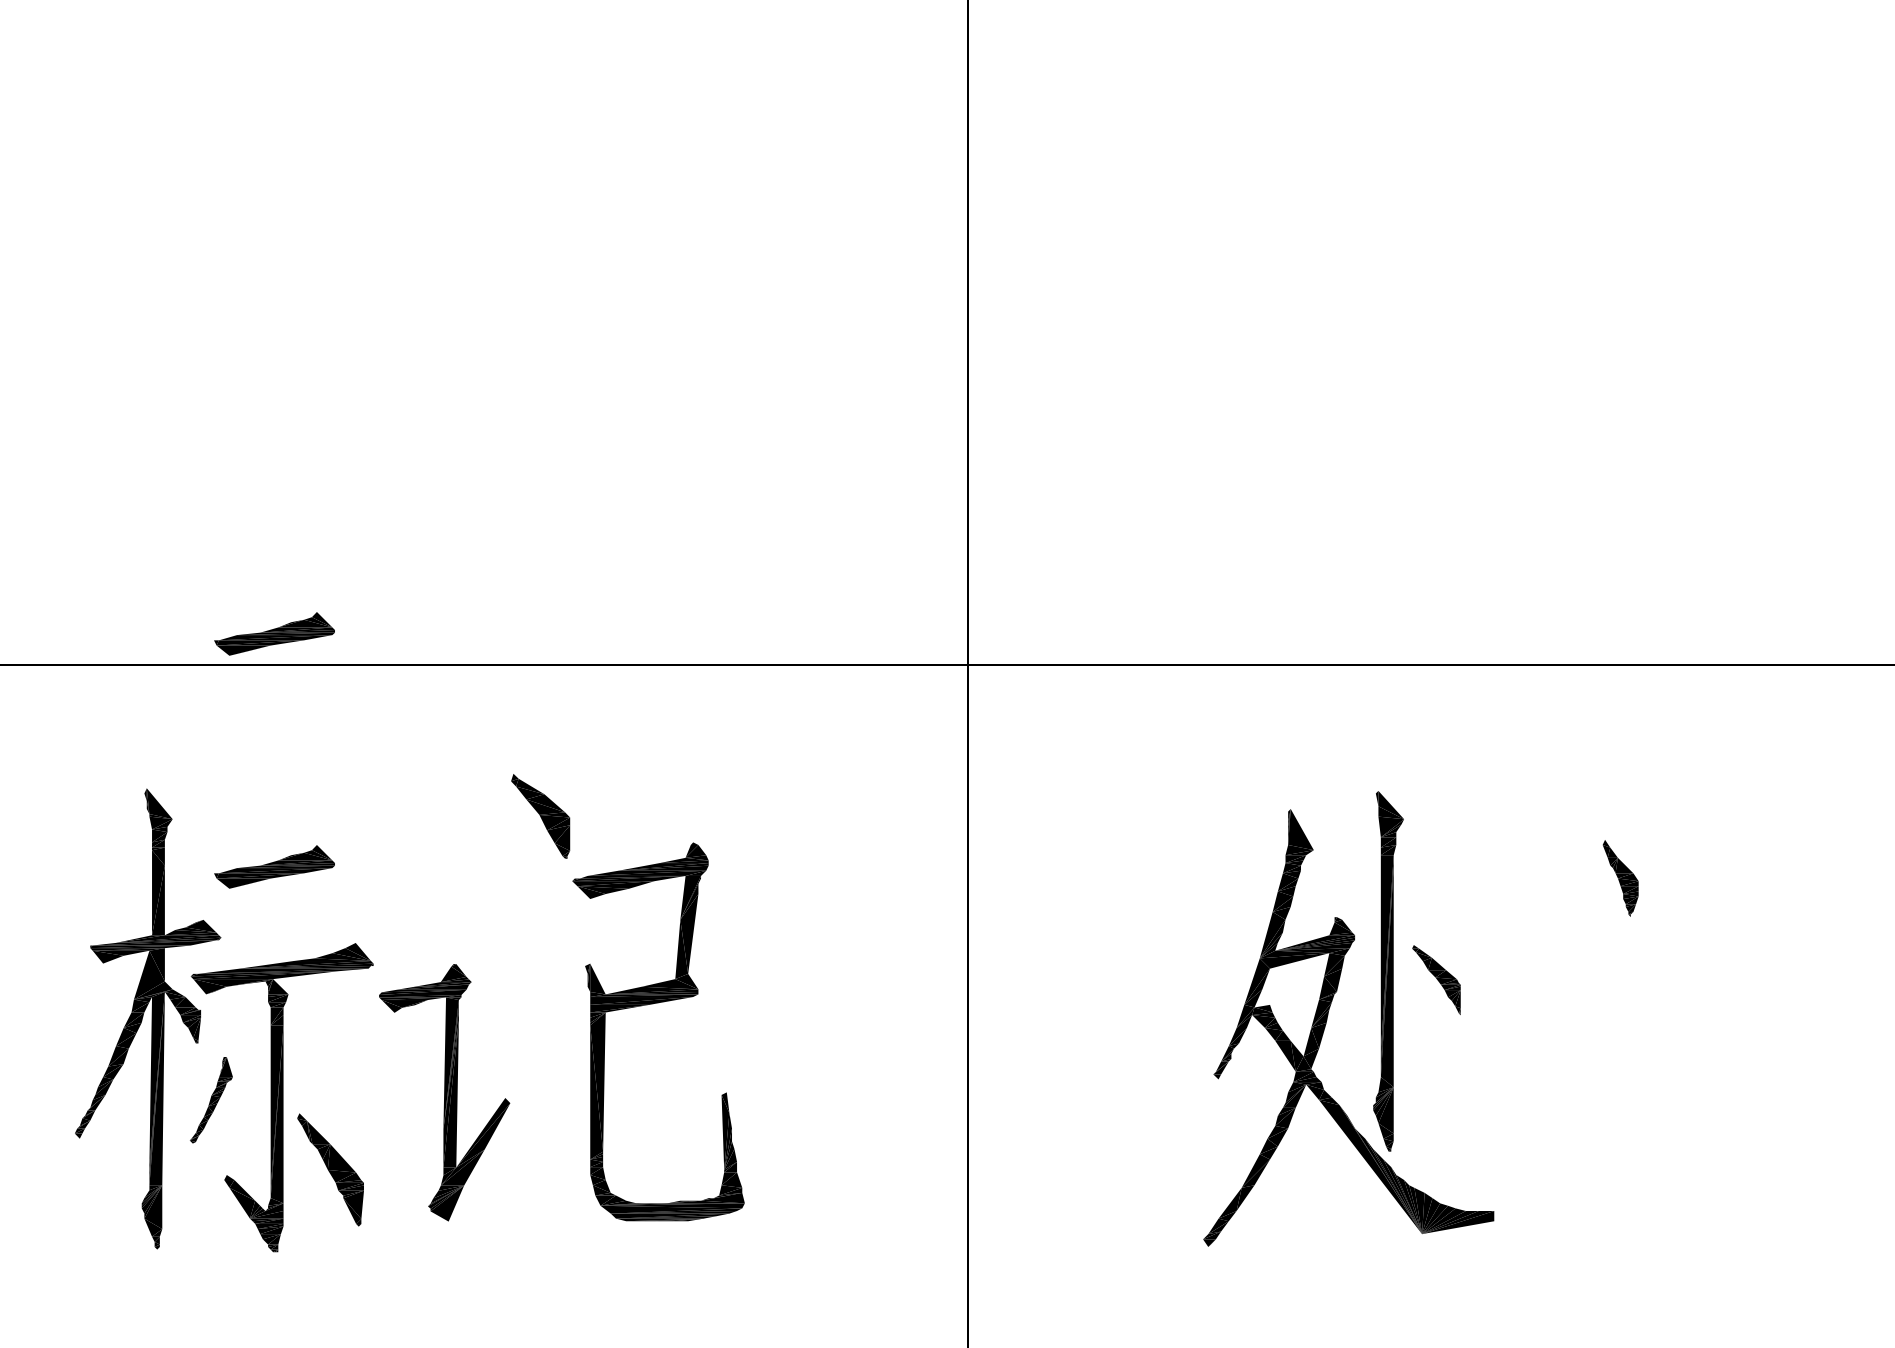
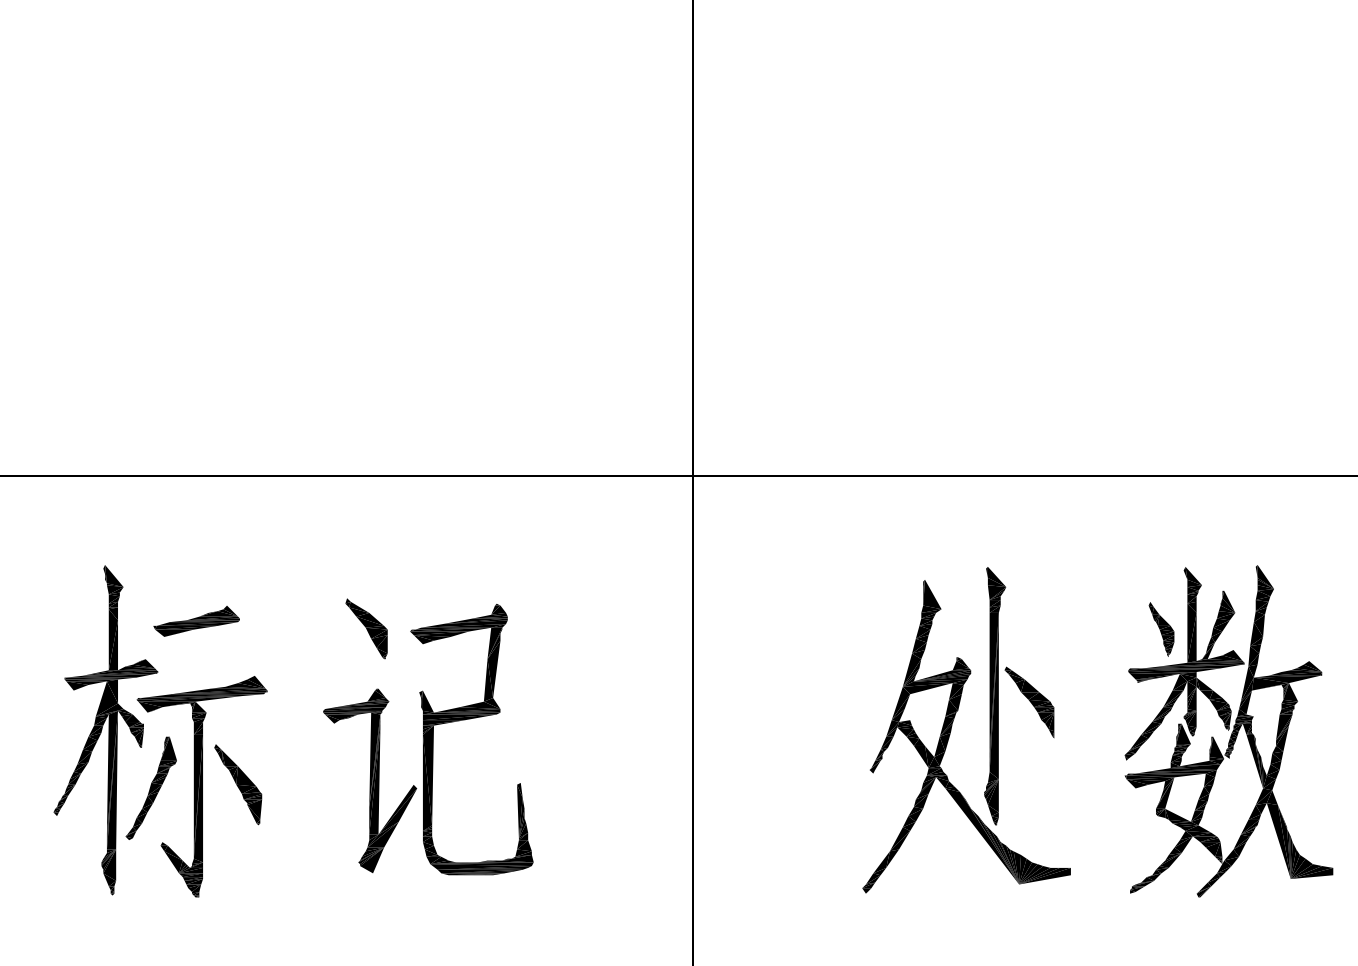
part: (274, 633) -> (196, 453), removed
part: (540, 816) -> (366, 628), moved
part: (1436, 979) -> (1029, 701), size x1.43
part: (1714, 1020) -> (1228, 731), added
part: (444, 1092) -> (370, 780), moved
part: (211, 1100) -> (151, 788), size x1.67
part: (330, 1169) -> (238, 784), moved

